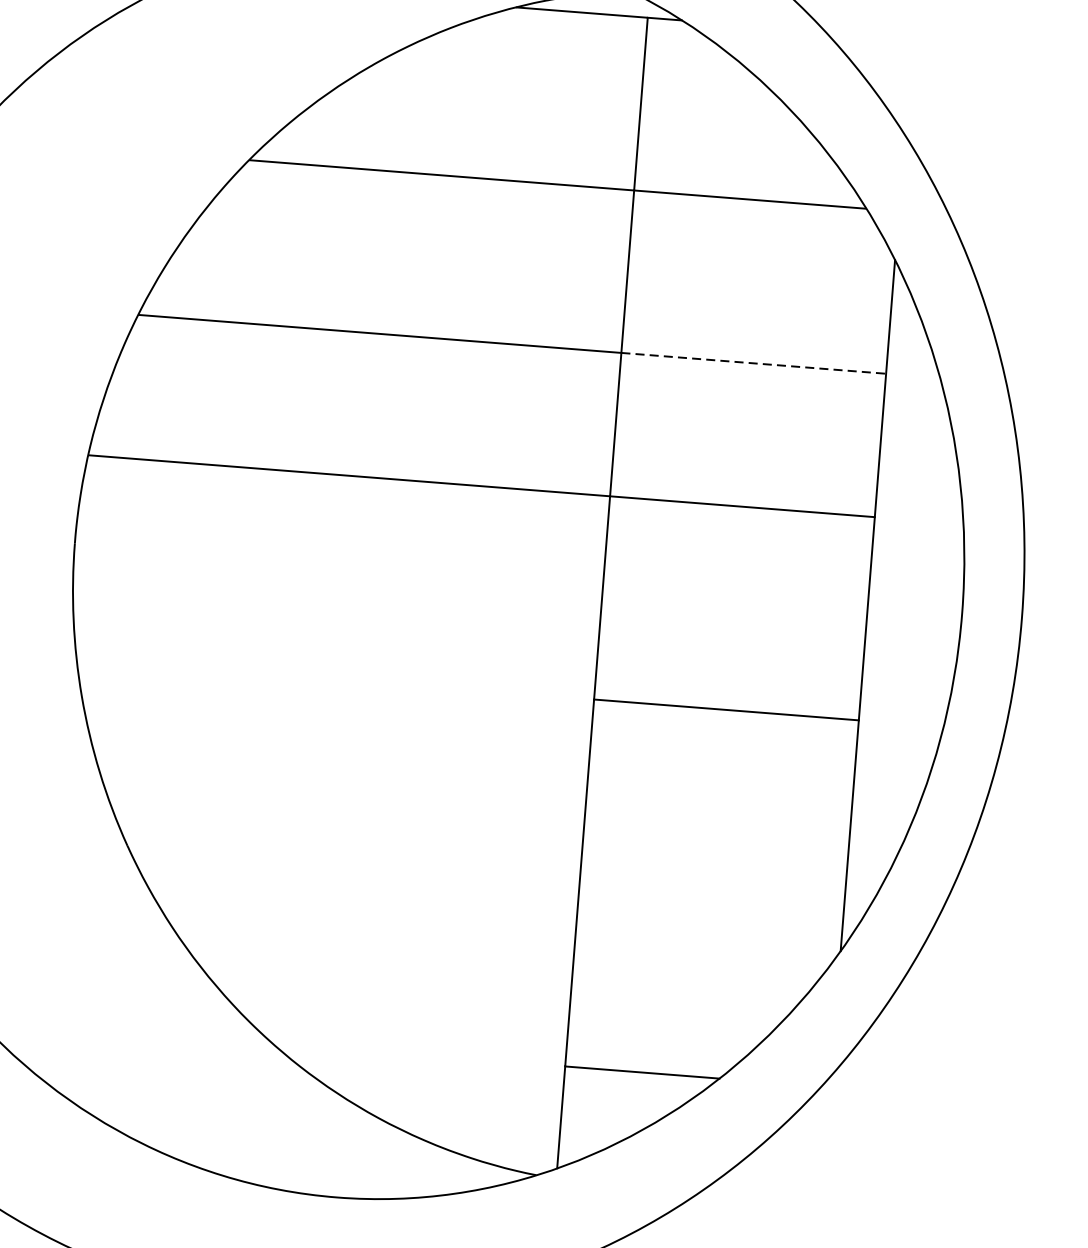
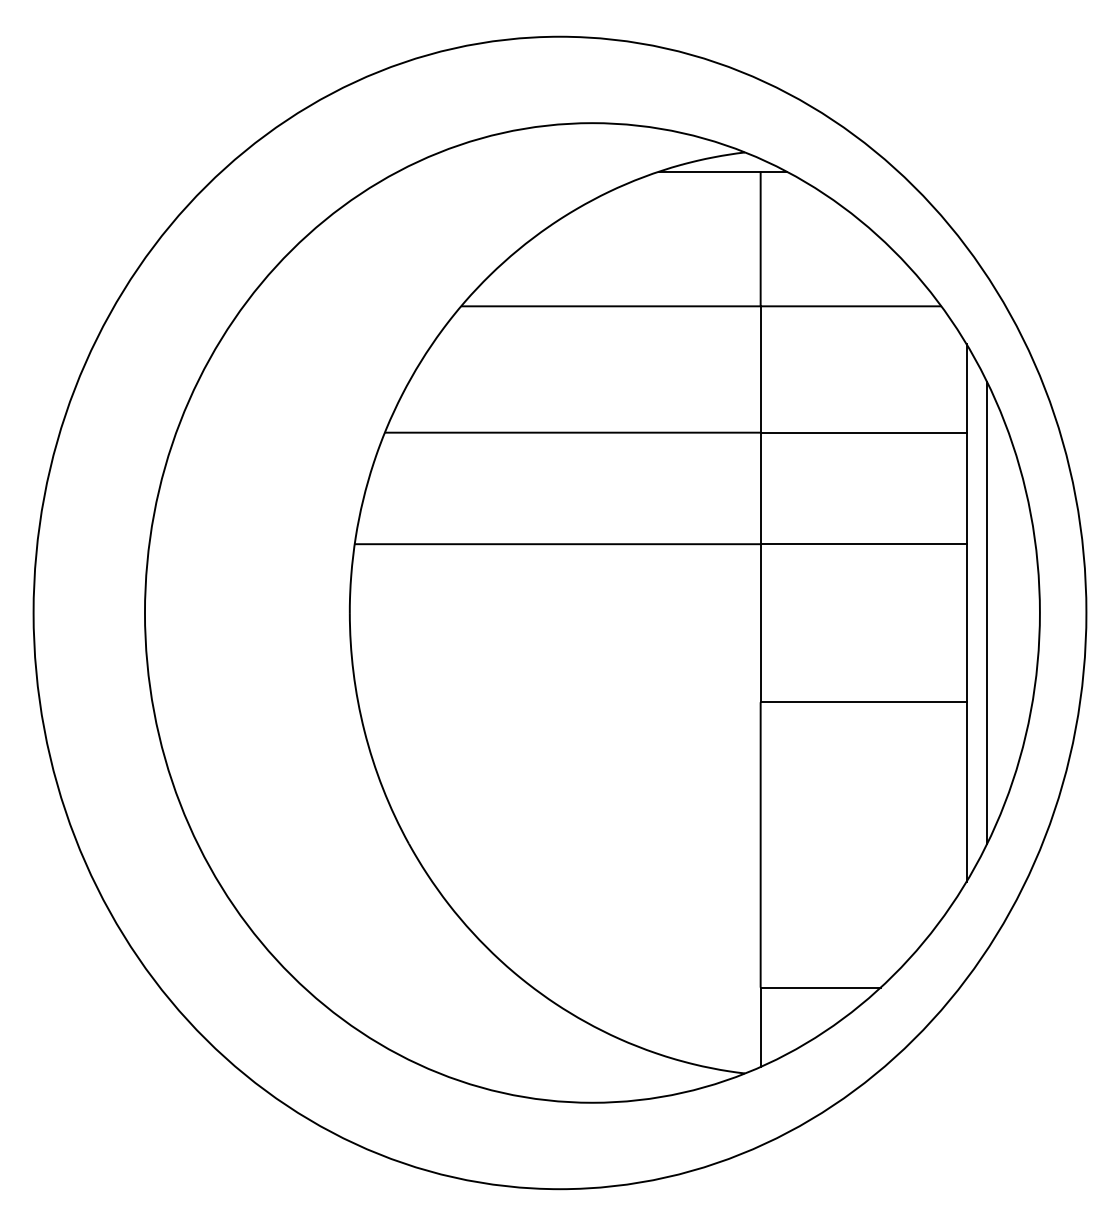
line: (753, 363) -> (863, 432), dashed -> solid
line: (894, 607) -> (987, 612), added

